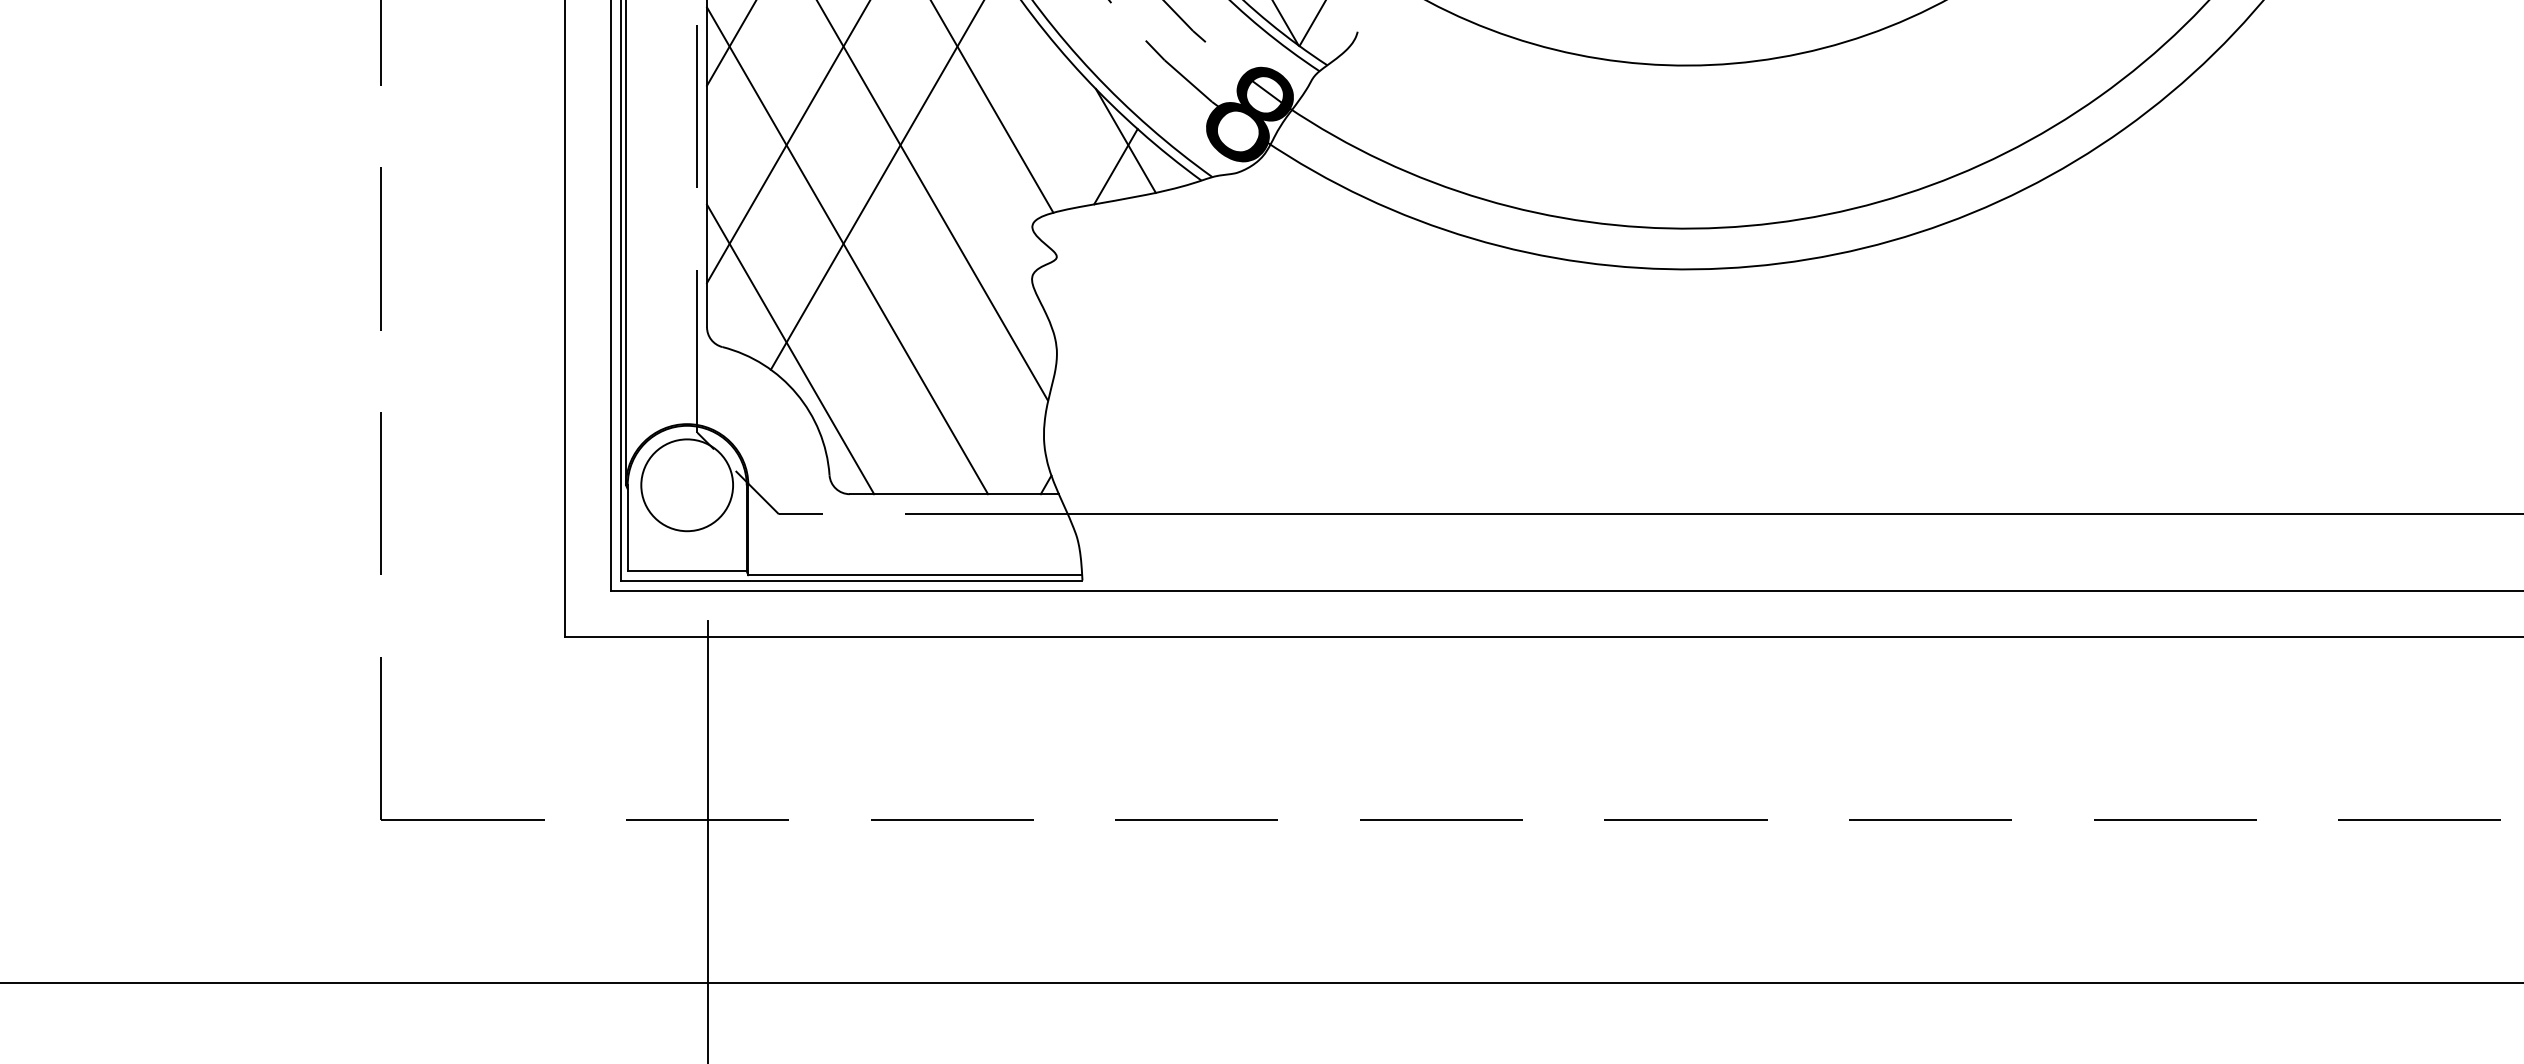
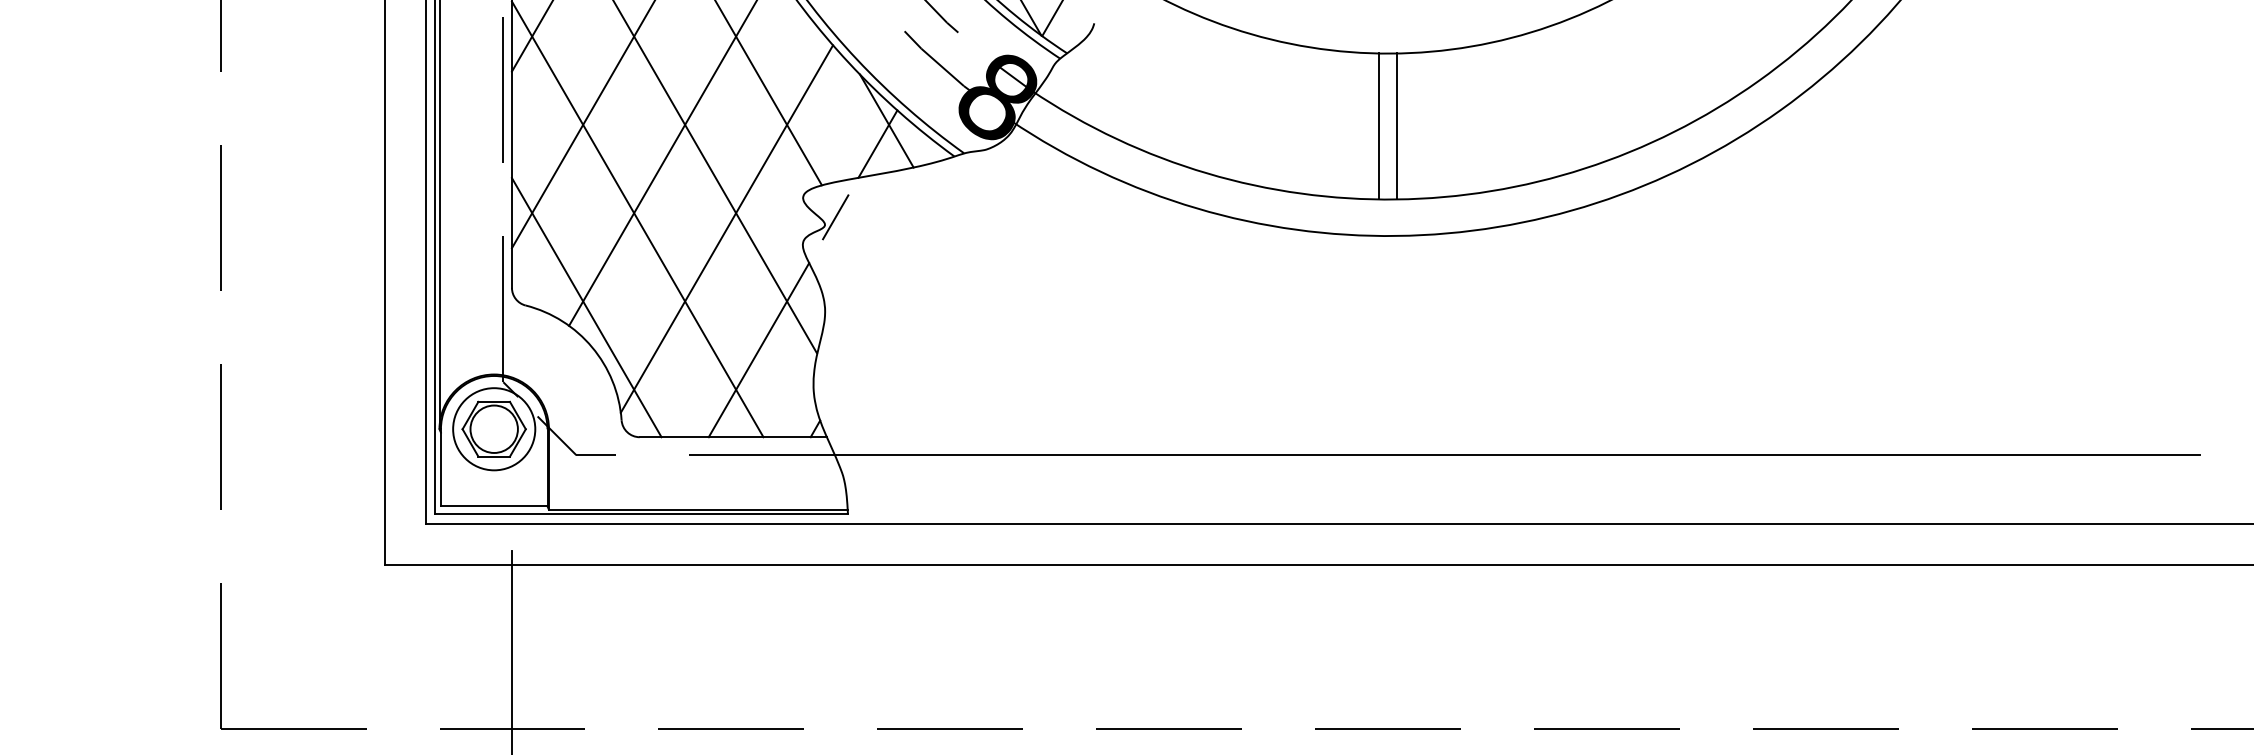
line: (1675, 146) -> (1378, 126), added
line: (1696, 146) -> (1397, 126), added
line: (1068, 248) -> (835, 217), added
line: (946, 261) -> (726, 228), added
line: (982, 396) -> (758, 349), added
part: (686, 484) -> (493, 428), added

